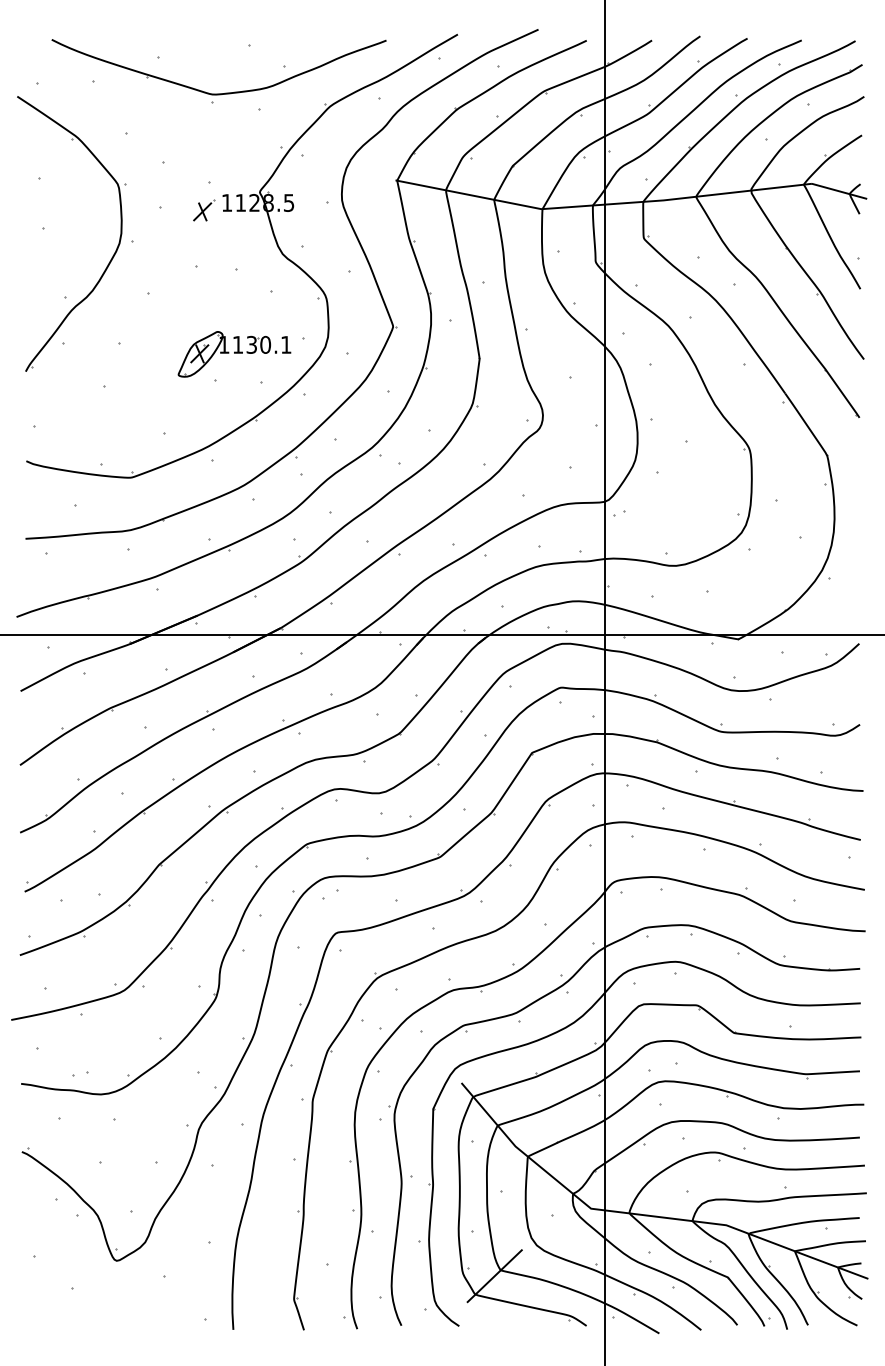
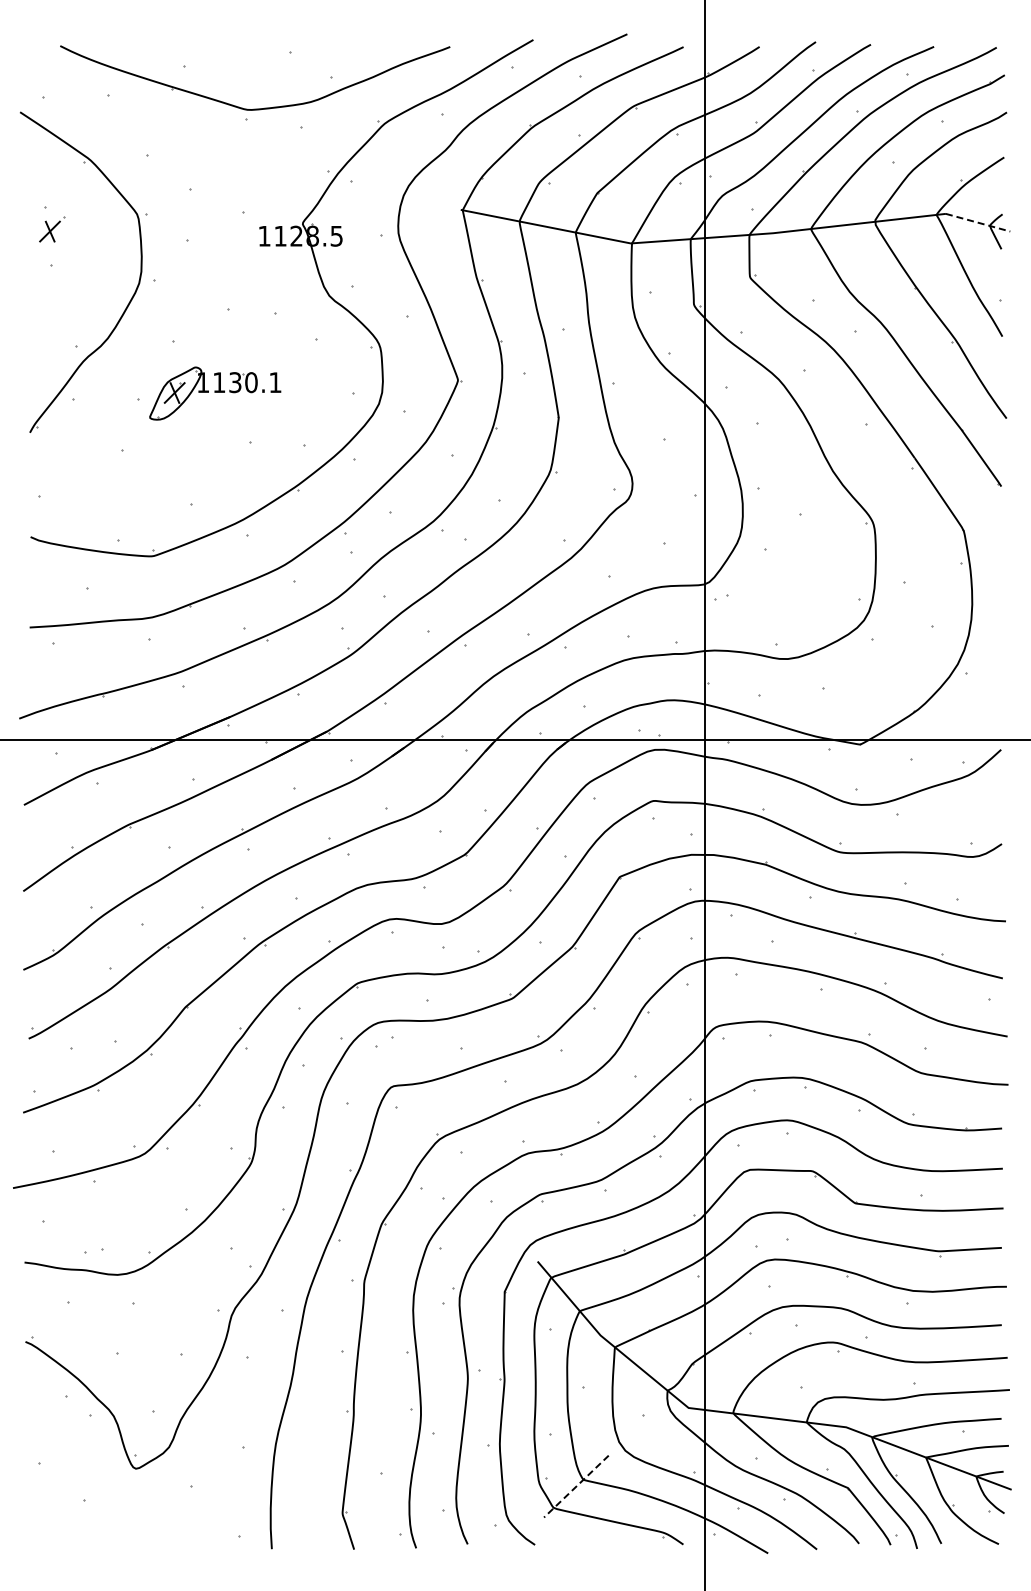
line: (839, 191) -> (978, 222), solid -> dashed
part: (204, 210) -> (52, 229), moved
part: (234, 354) -> (215, 393), moved
line: (494, 1276) -> (576, 1486), solid -> dashed

